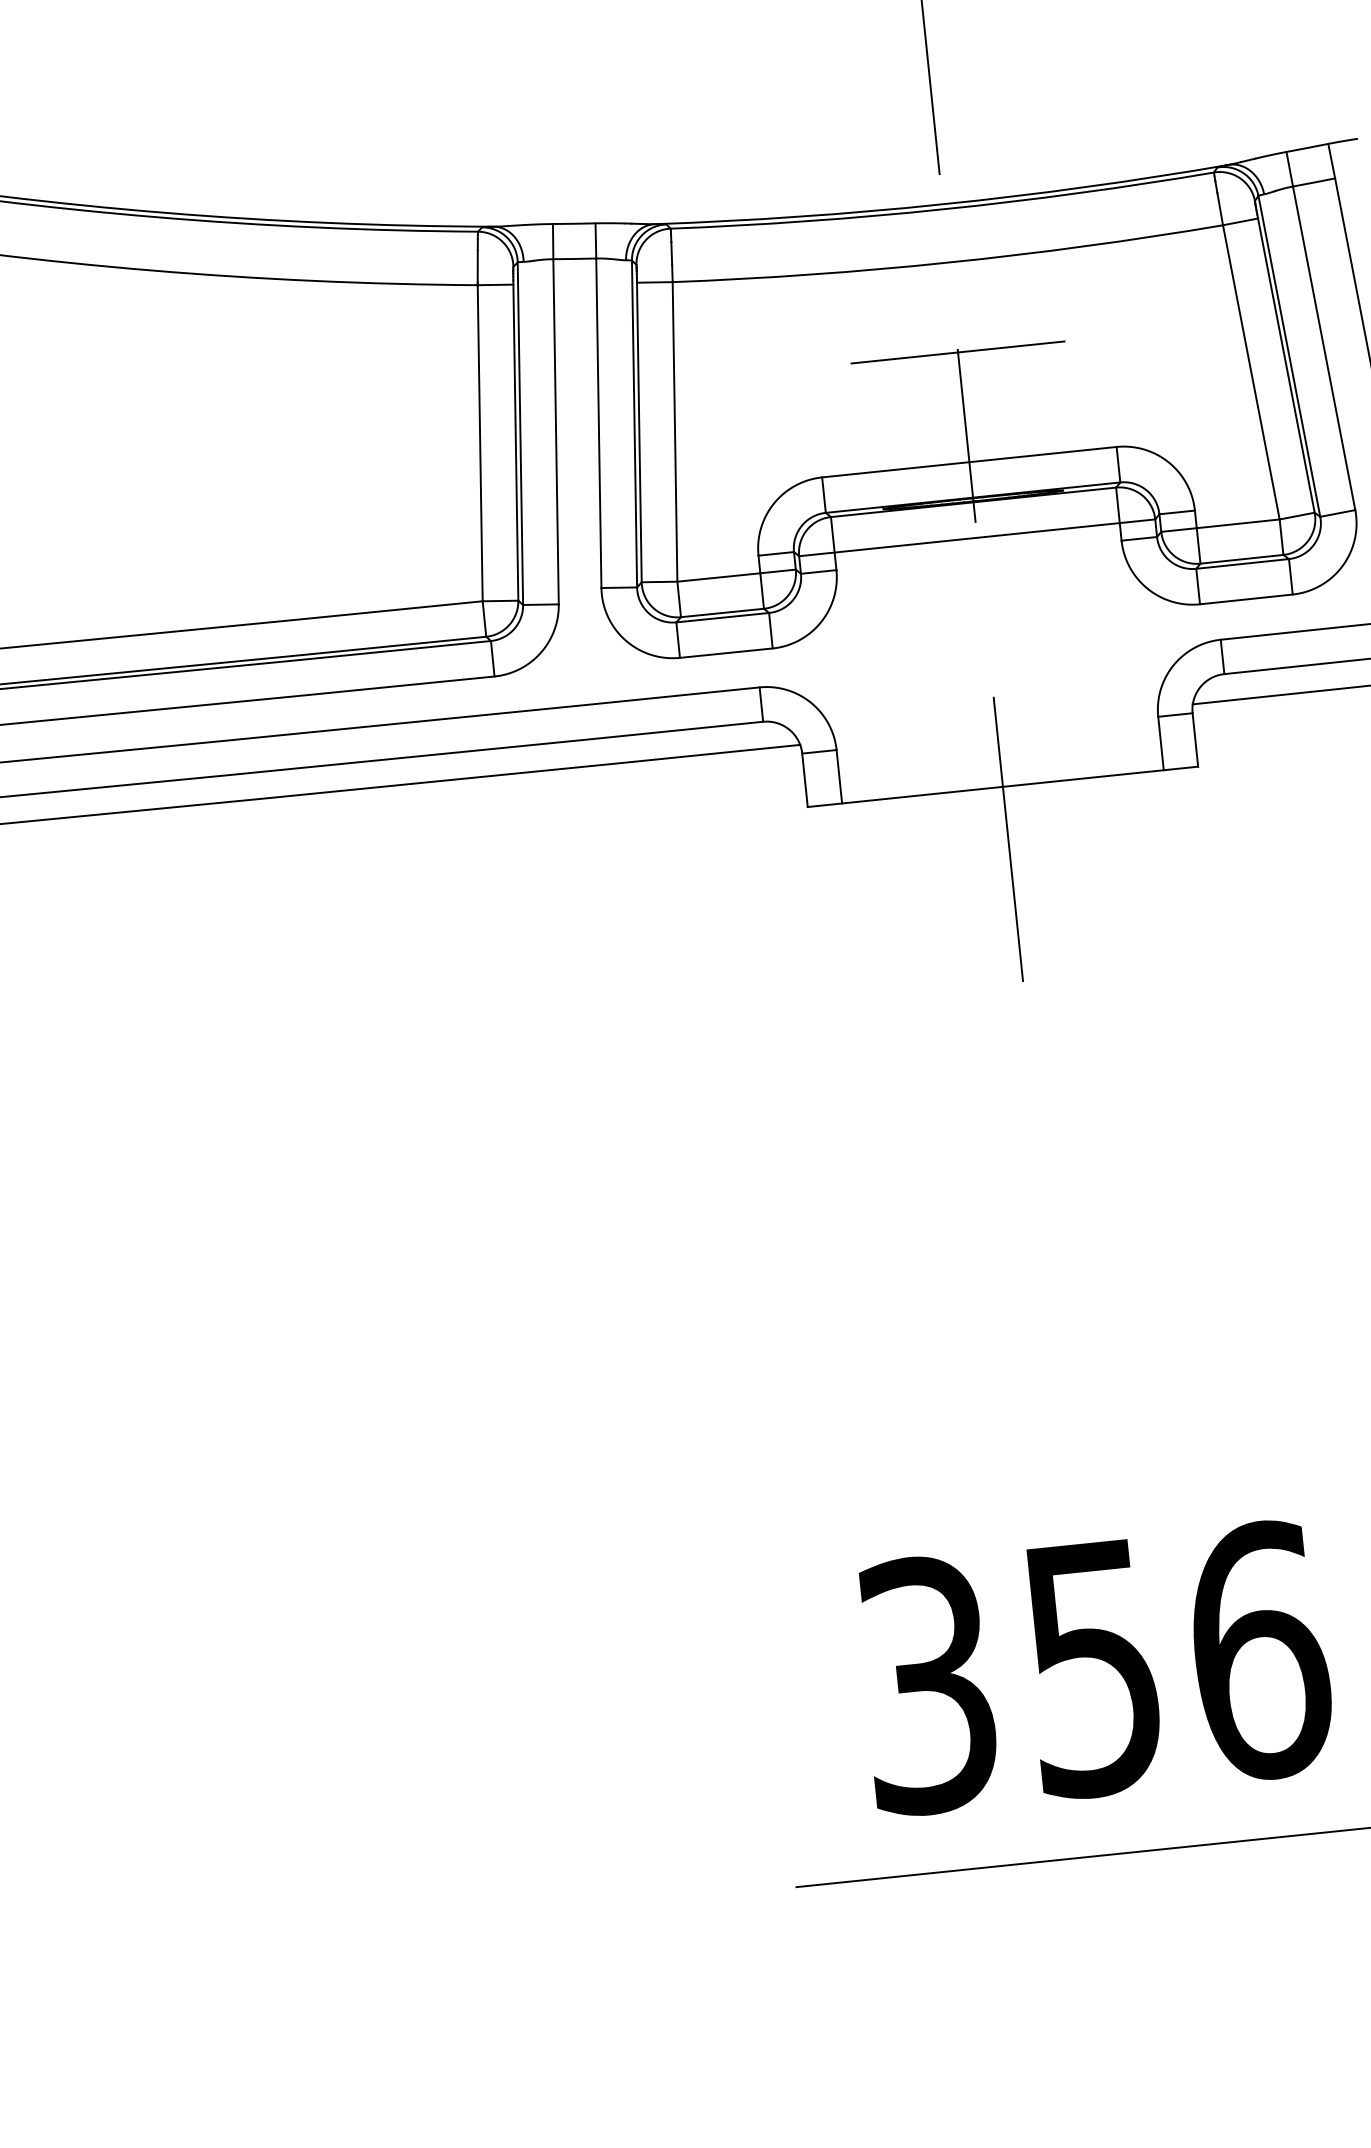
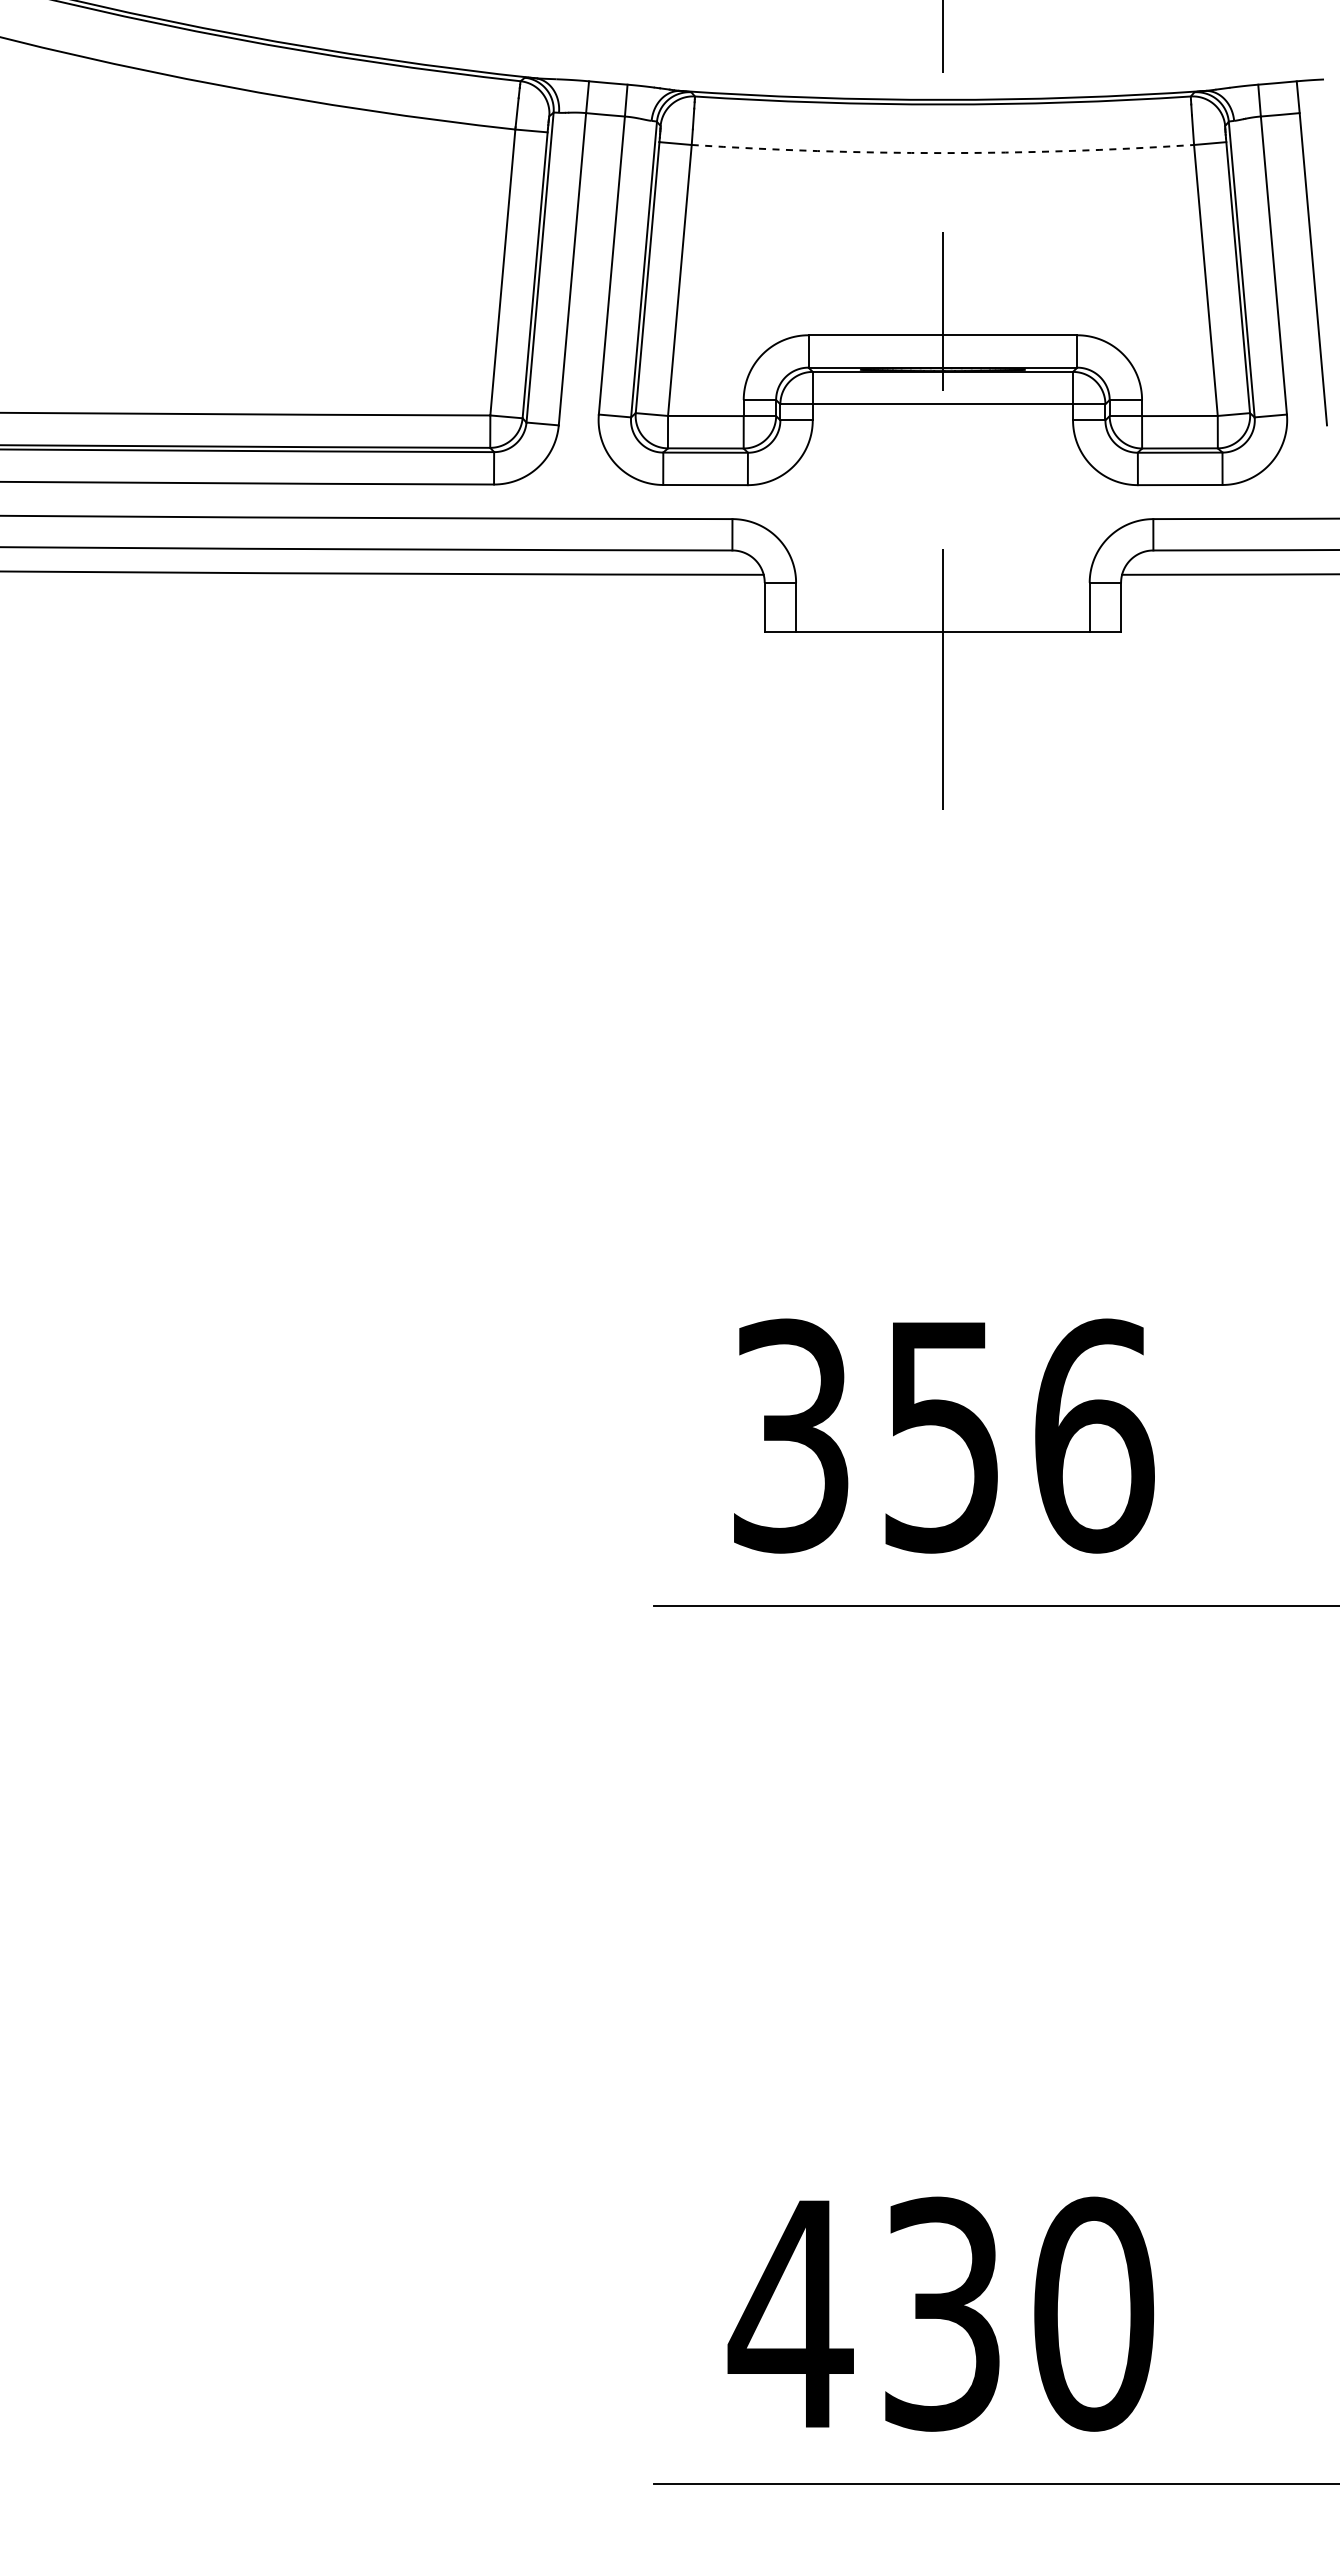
arc: (948, 263) -> (942, 153), solid -> dashed
line: (957, 352) -> (942, 235), removed

